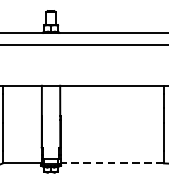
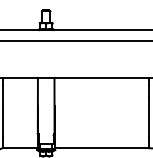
line: (112, 163) -> (101, 148), dashed -> solid

